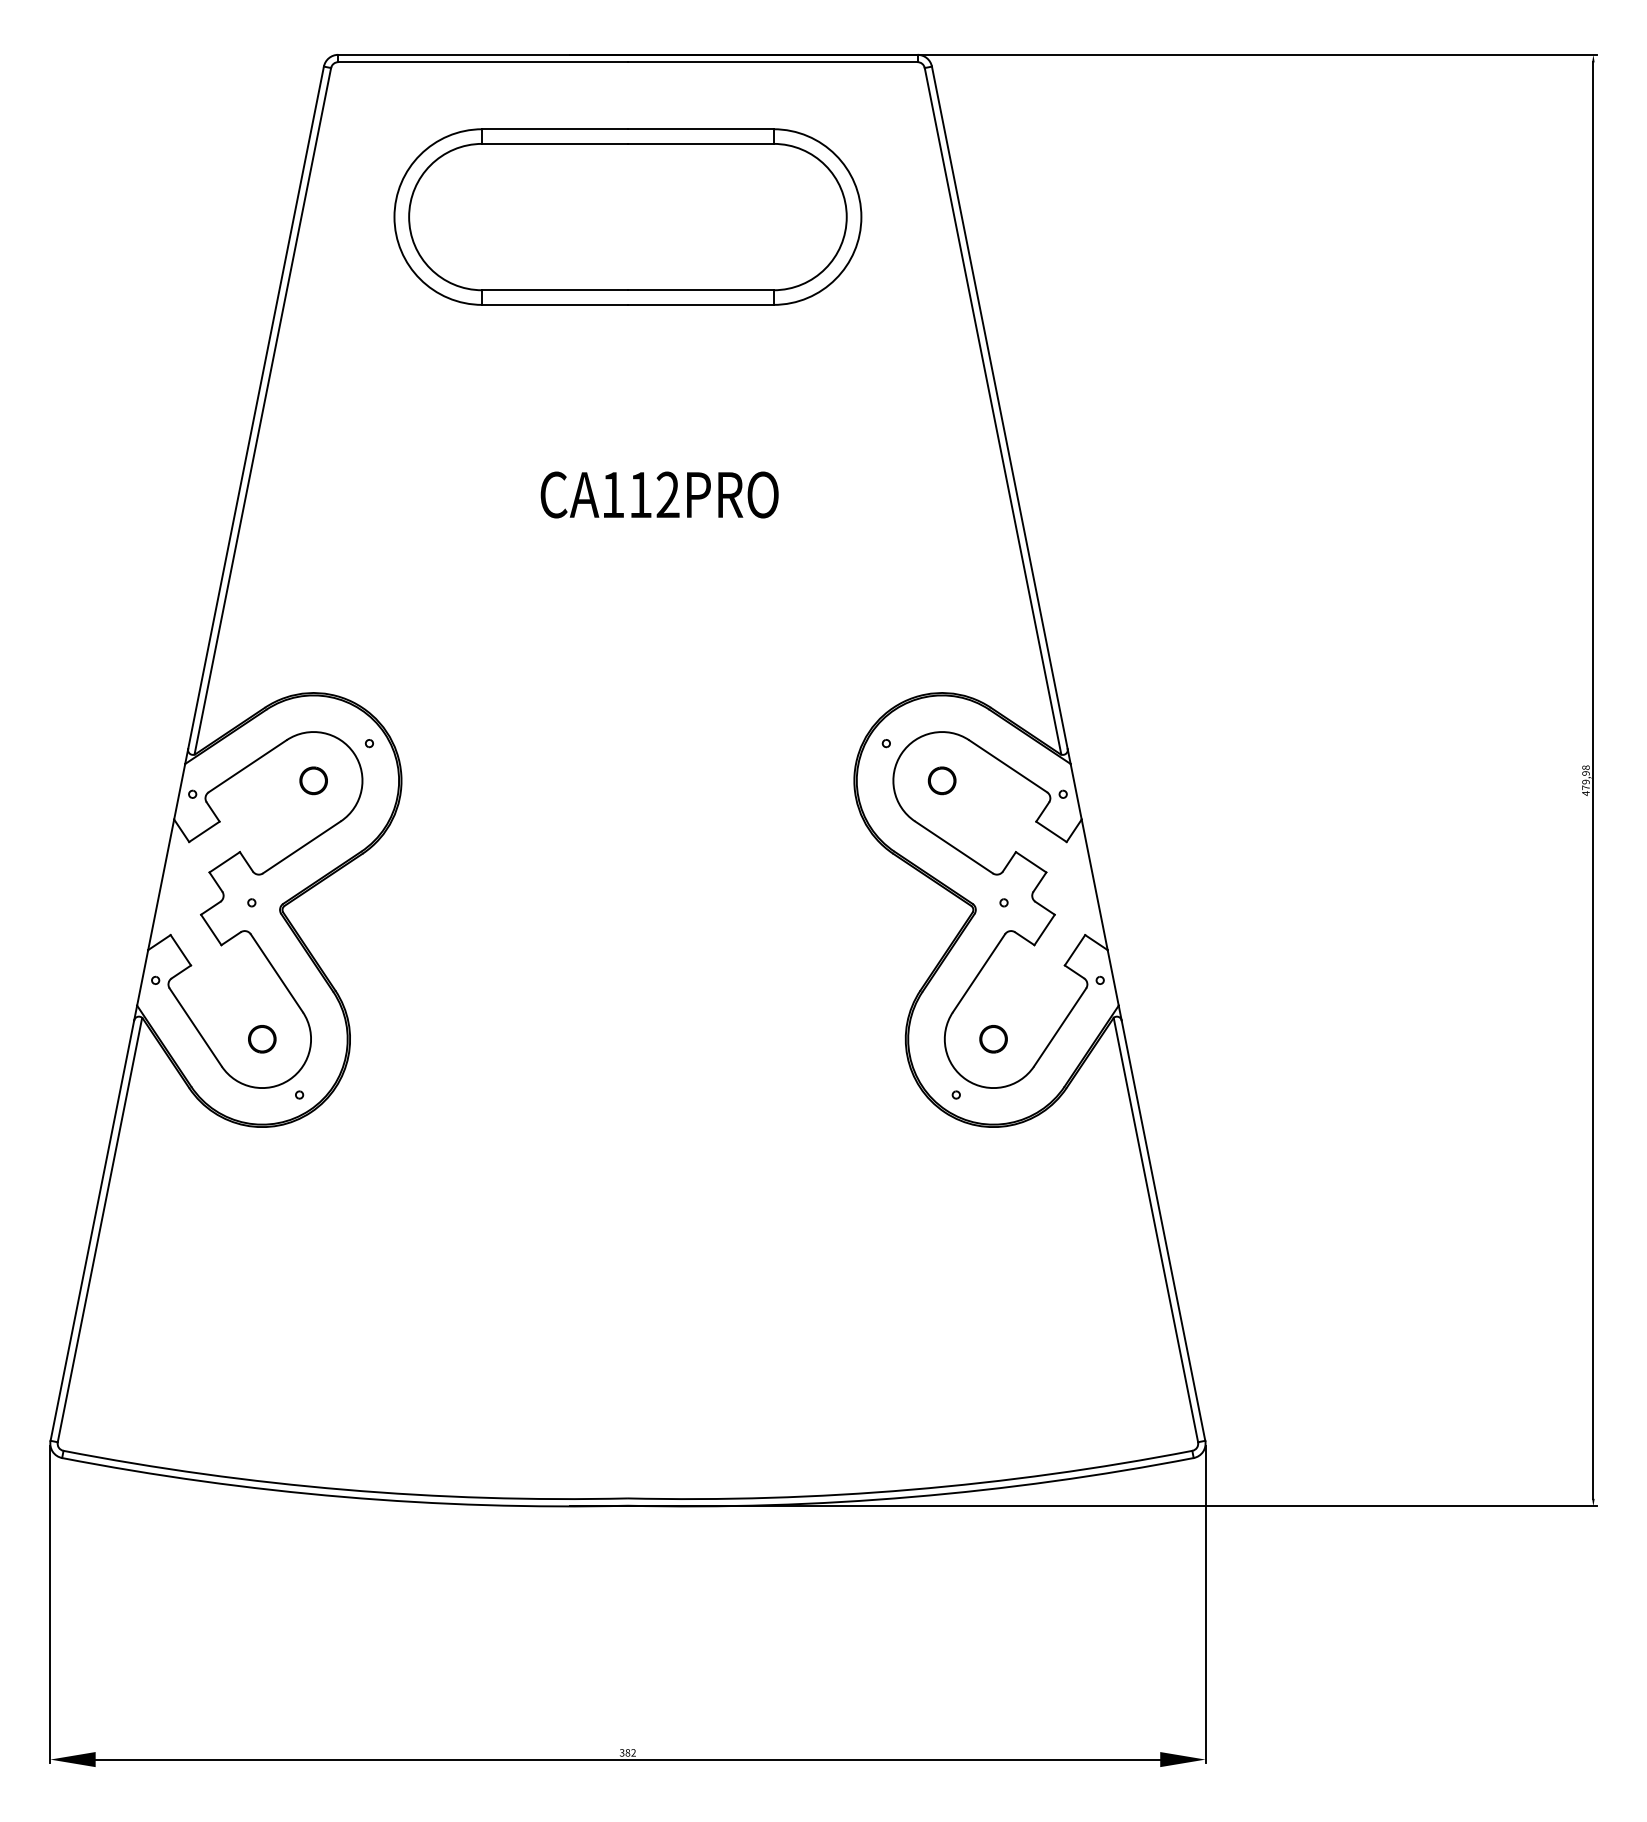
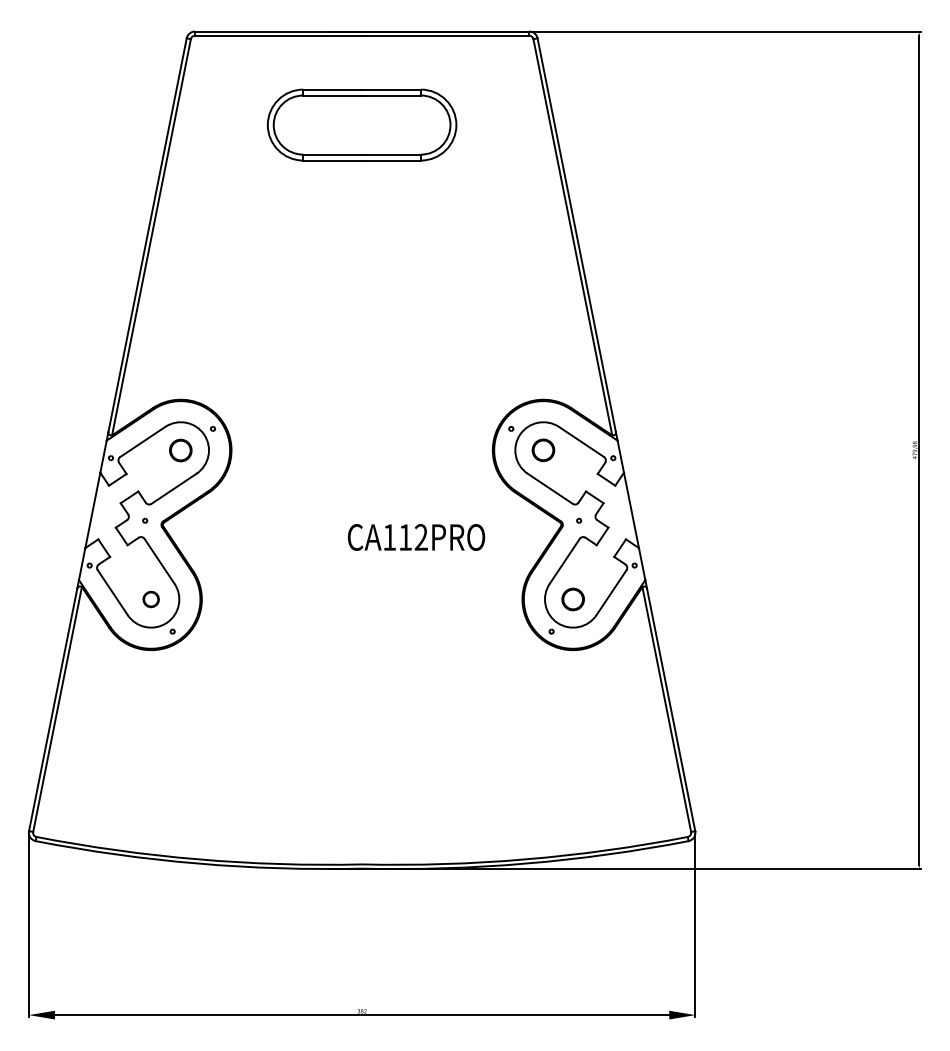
part: (626, 215) -> (361, 124), size x0.7
text: (659, 495) -> (416, 537), moved
part: (313, 779) -> (180, 449), size x1.4
part: (942, 781) -> (543, 450), size x1.4
part: (992, 1039) -> (572, 599), size x1.4

